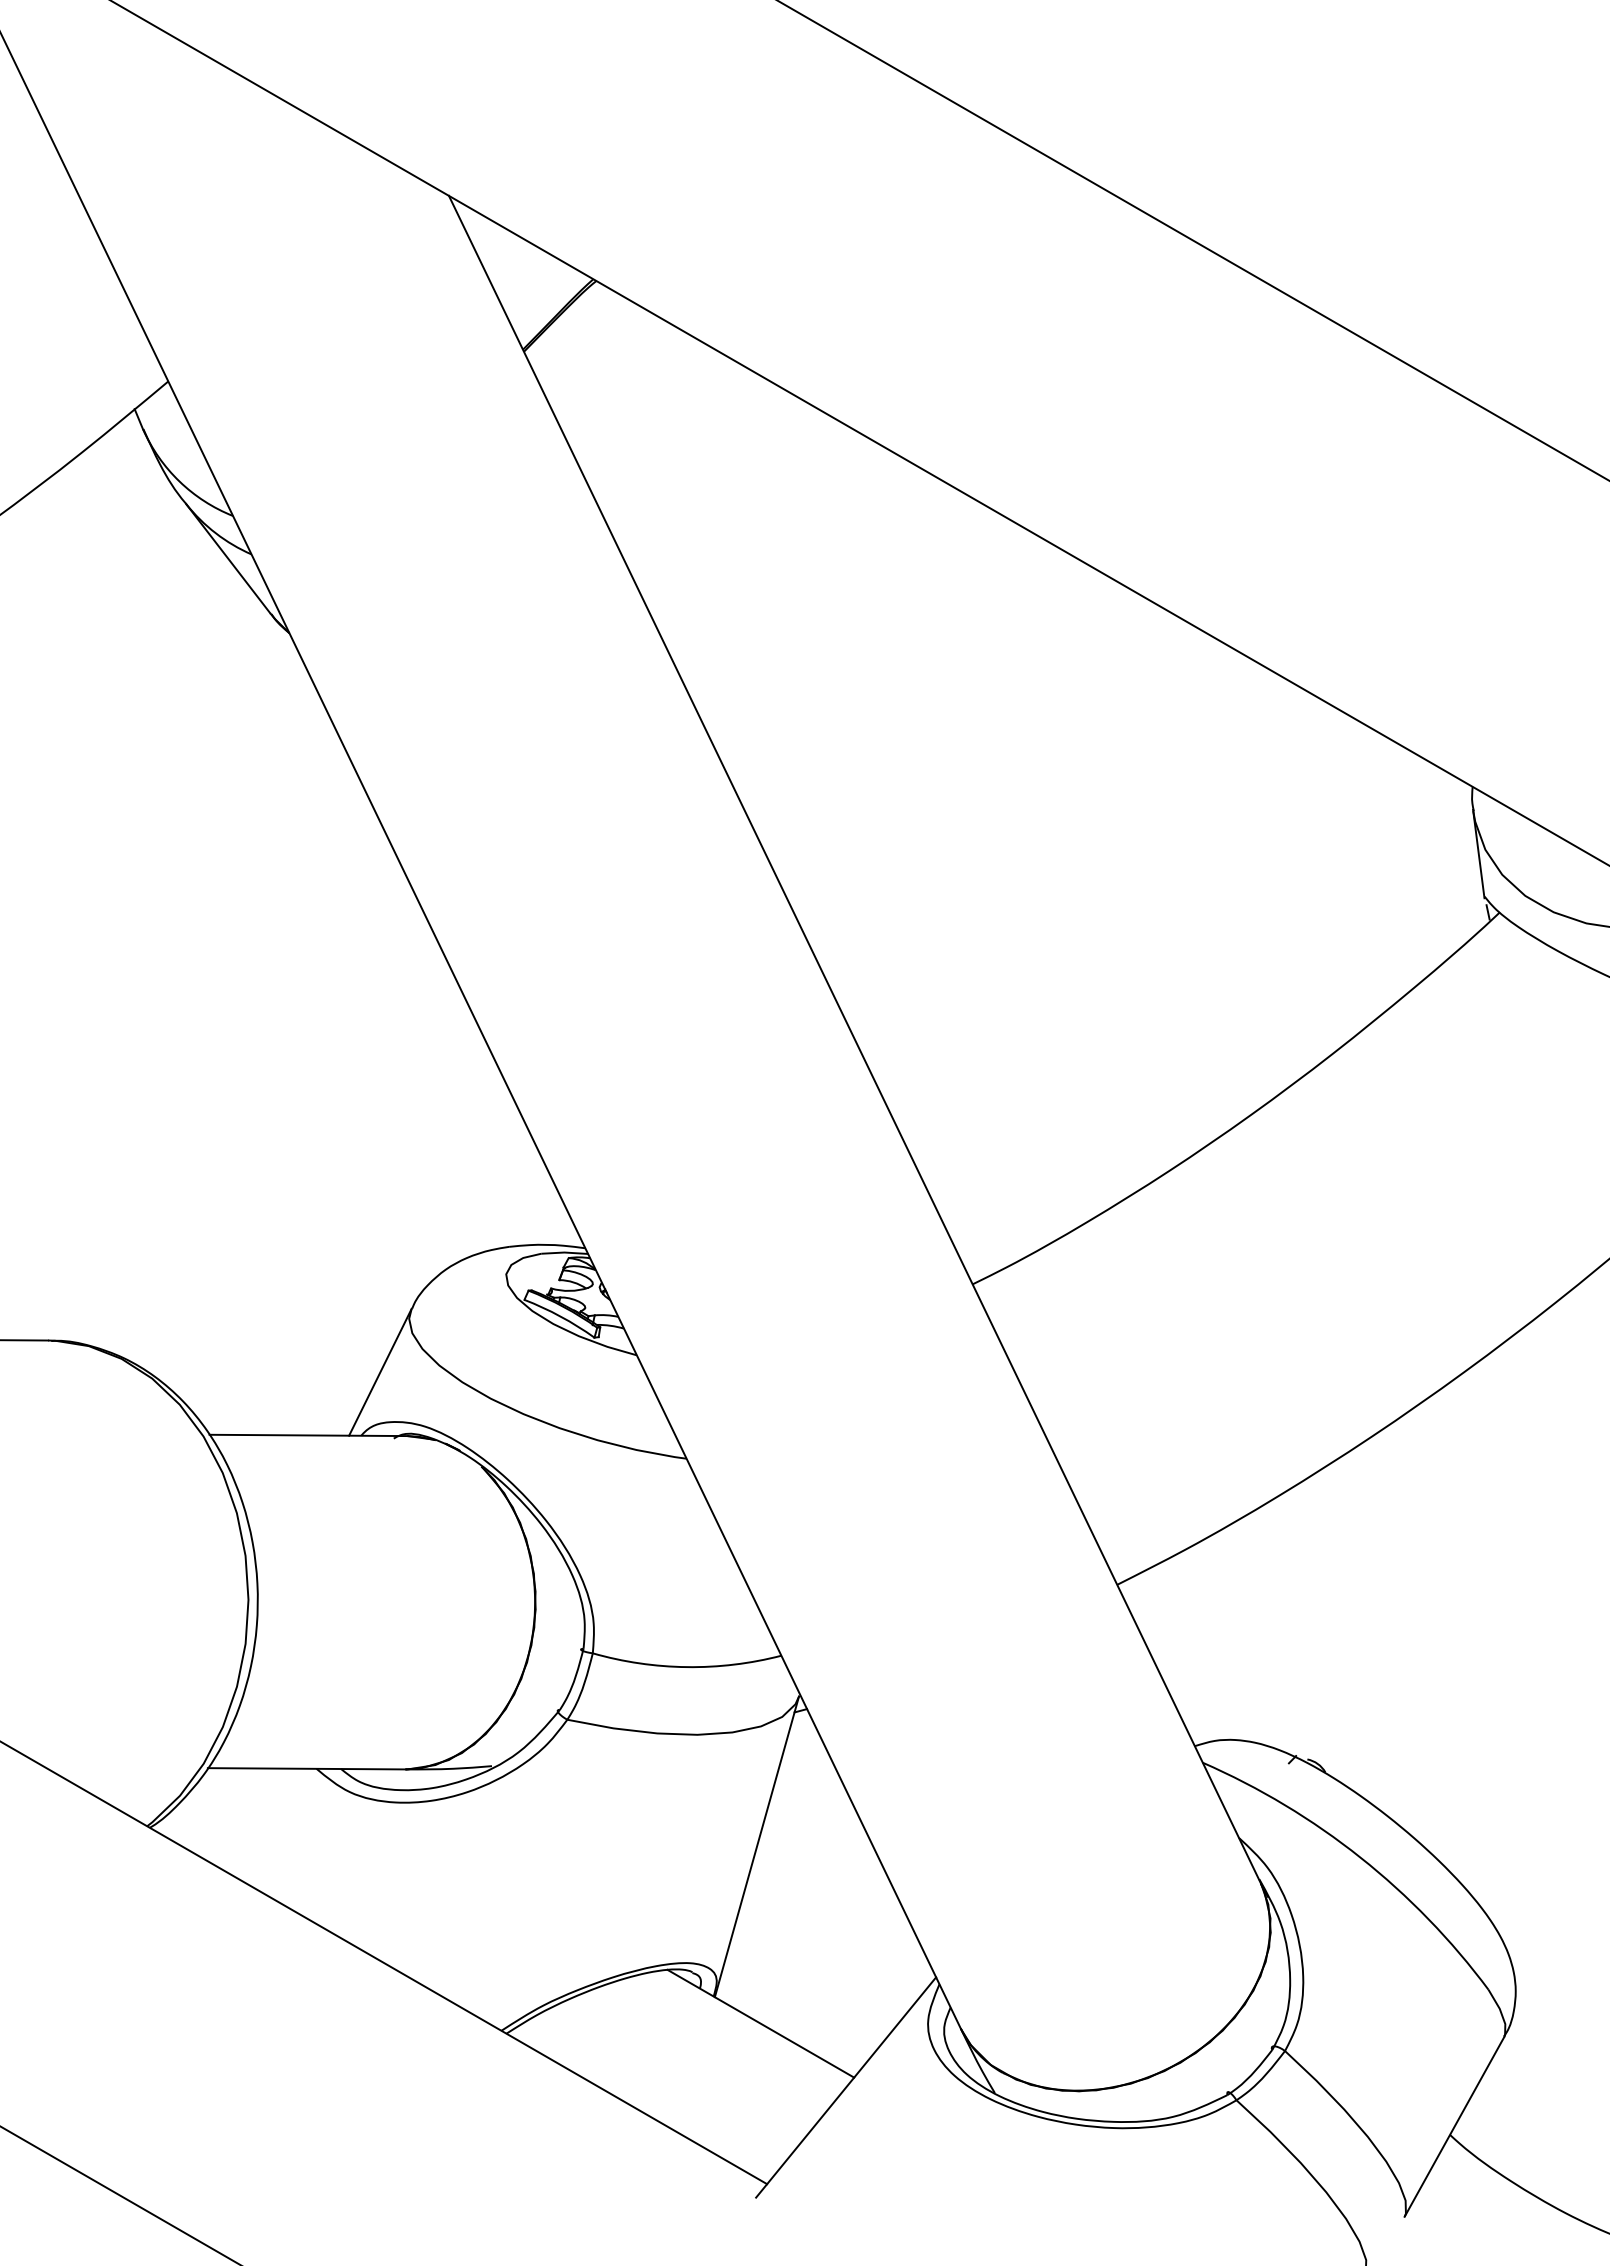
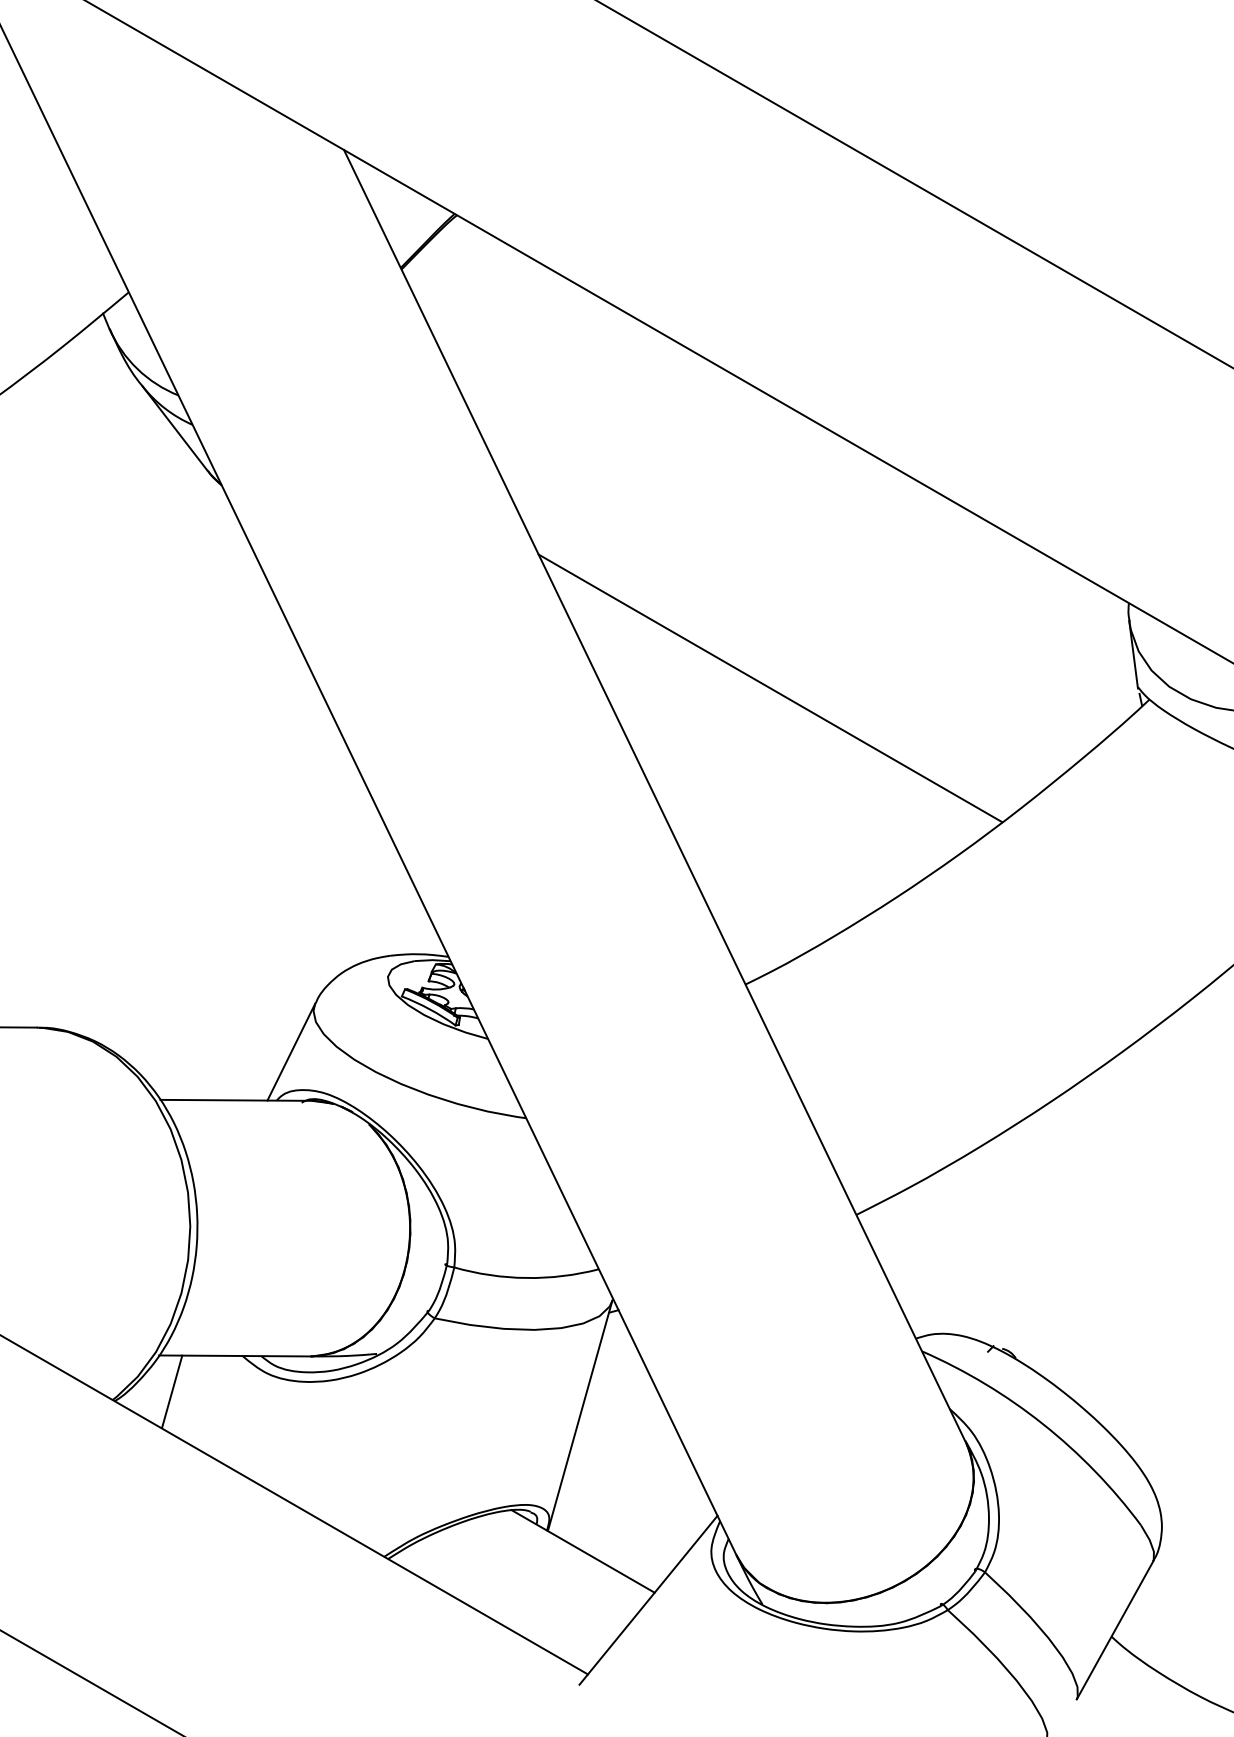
line: (1004, 897) -> (769, 687), added
line: (224, 1815) -> (171, 1391), added

